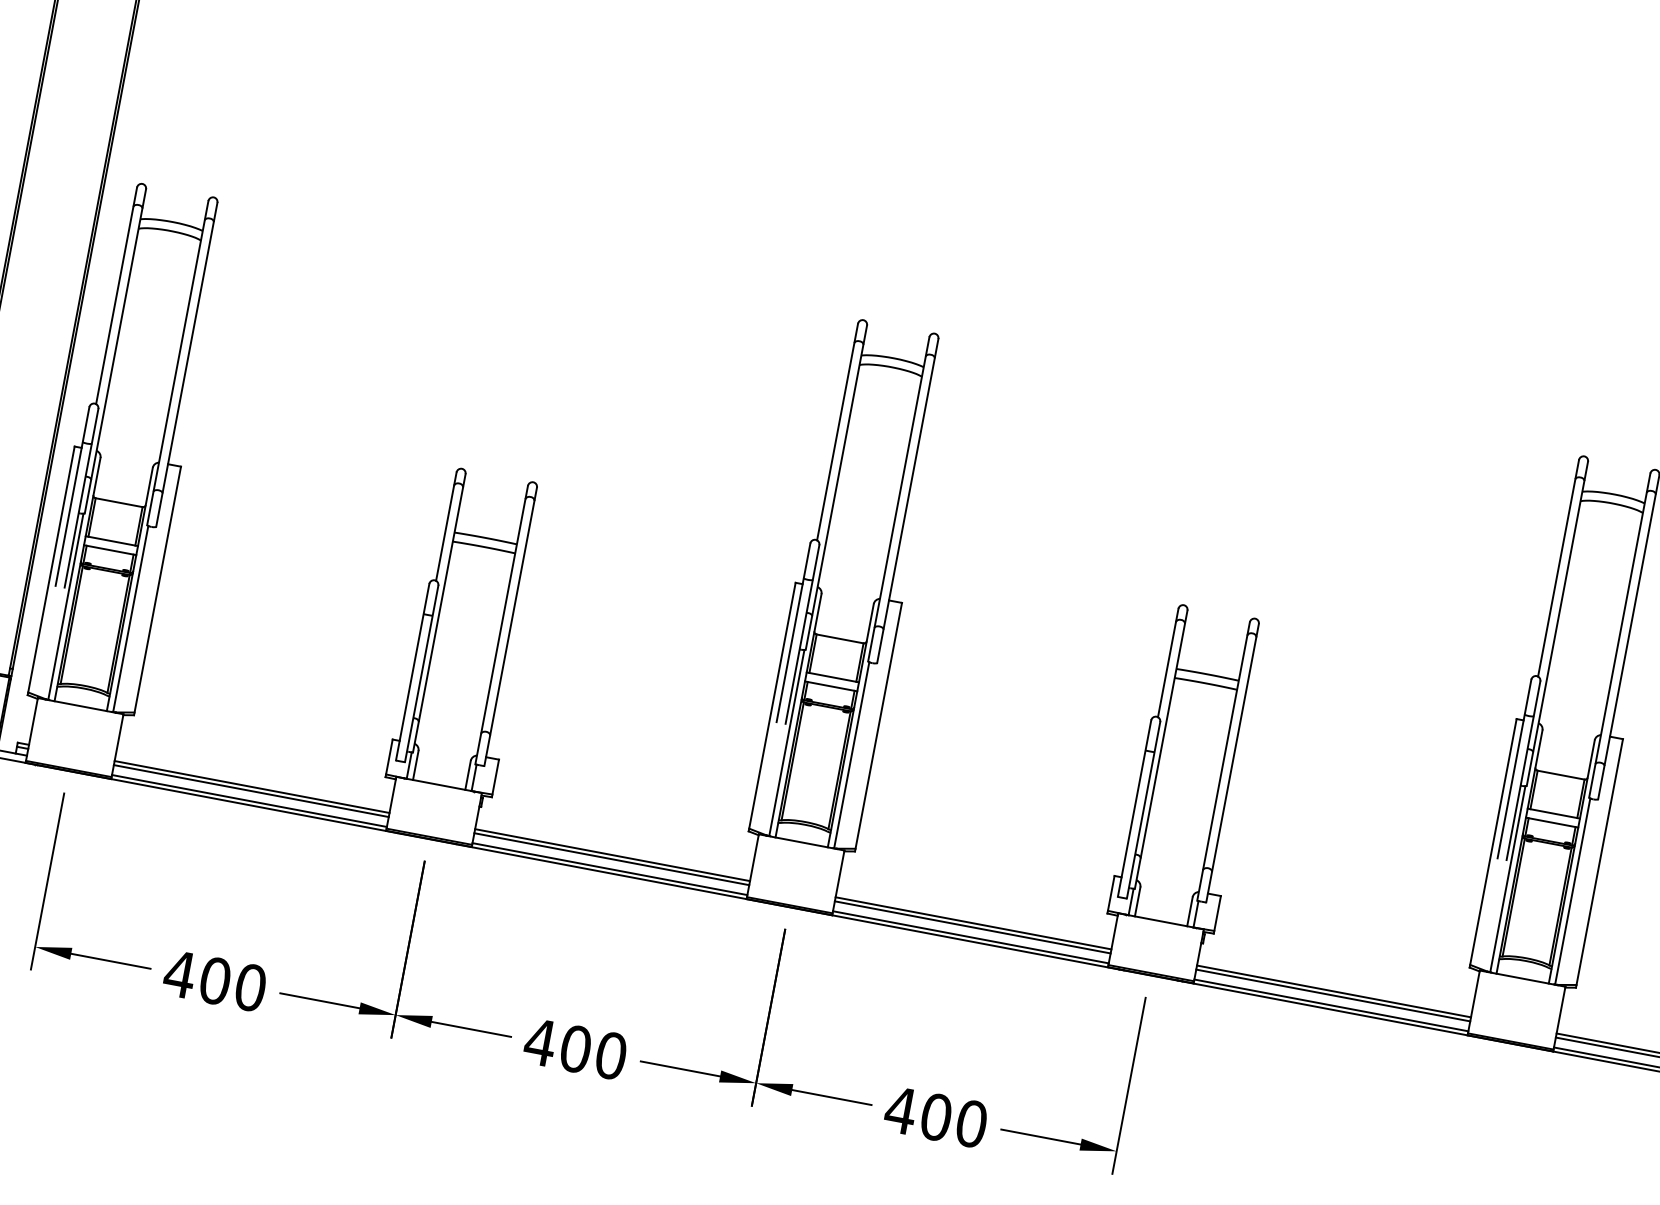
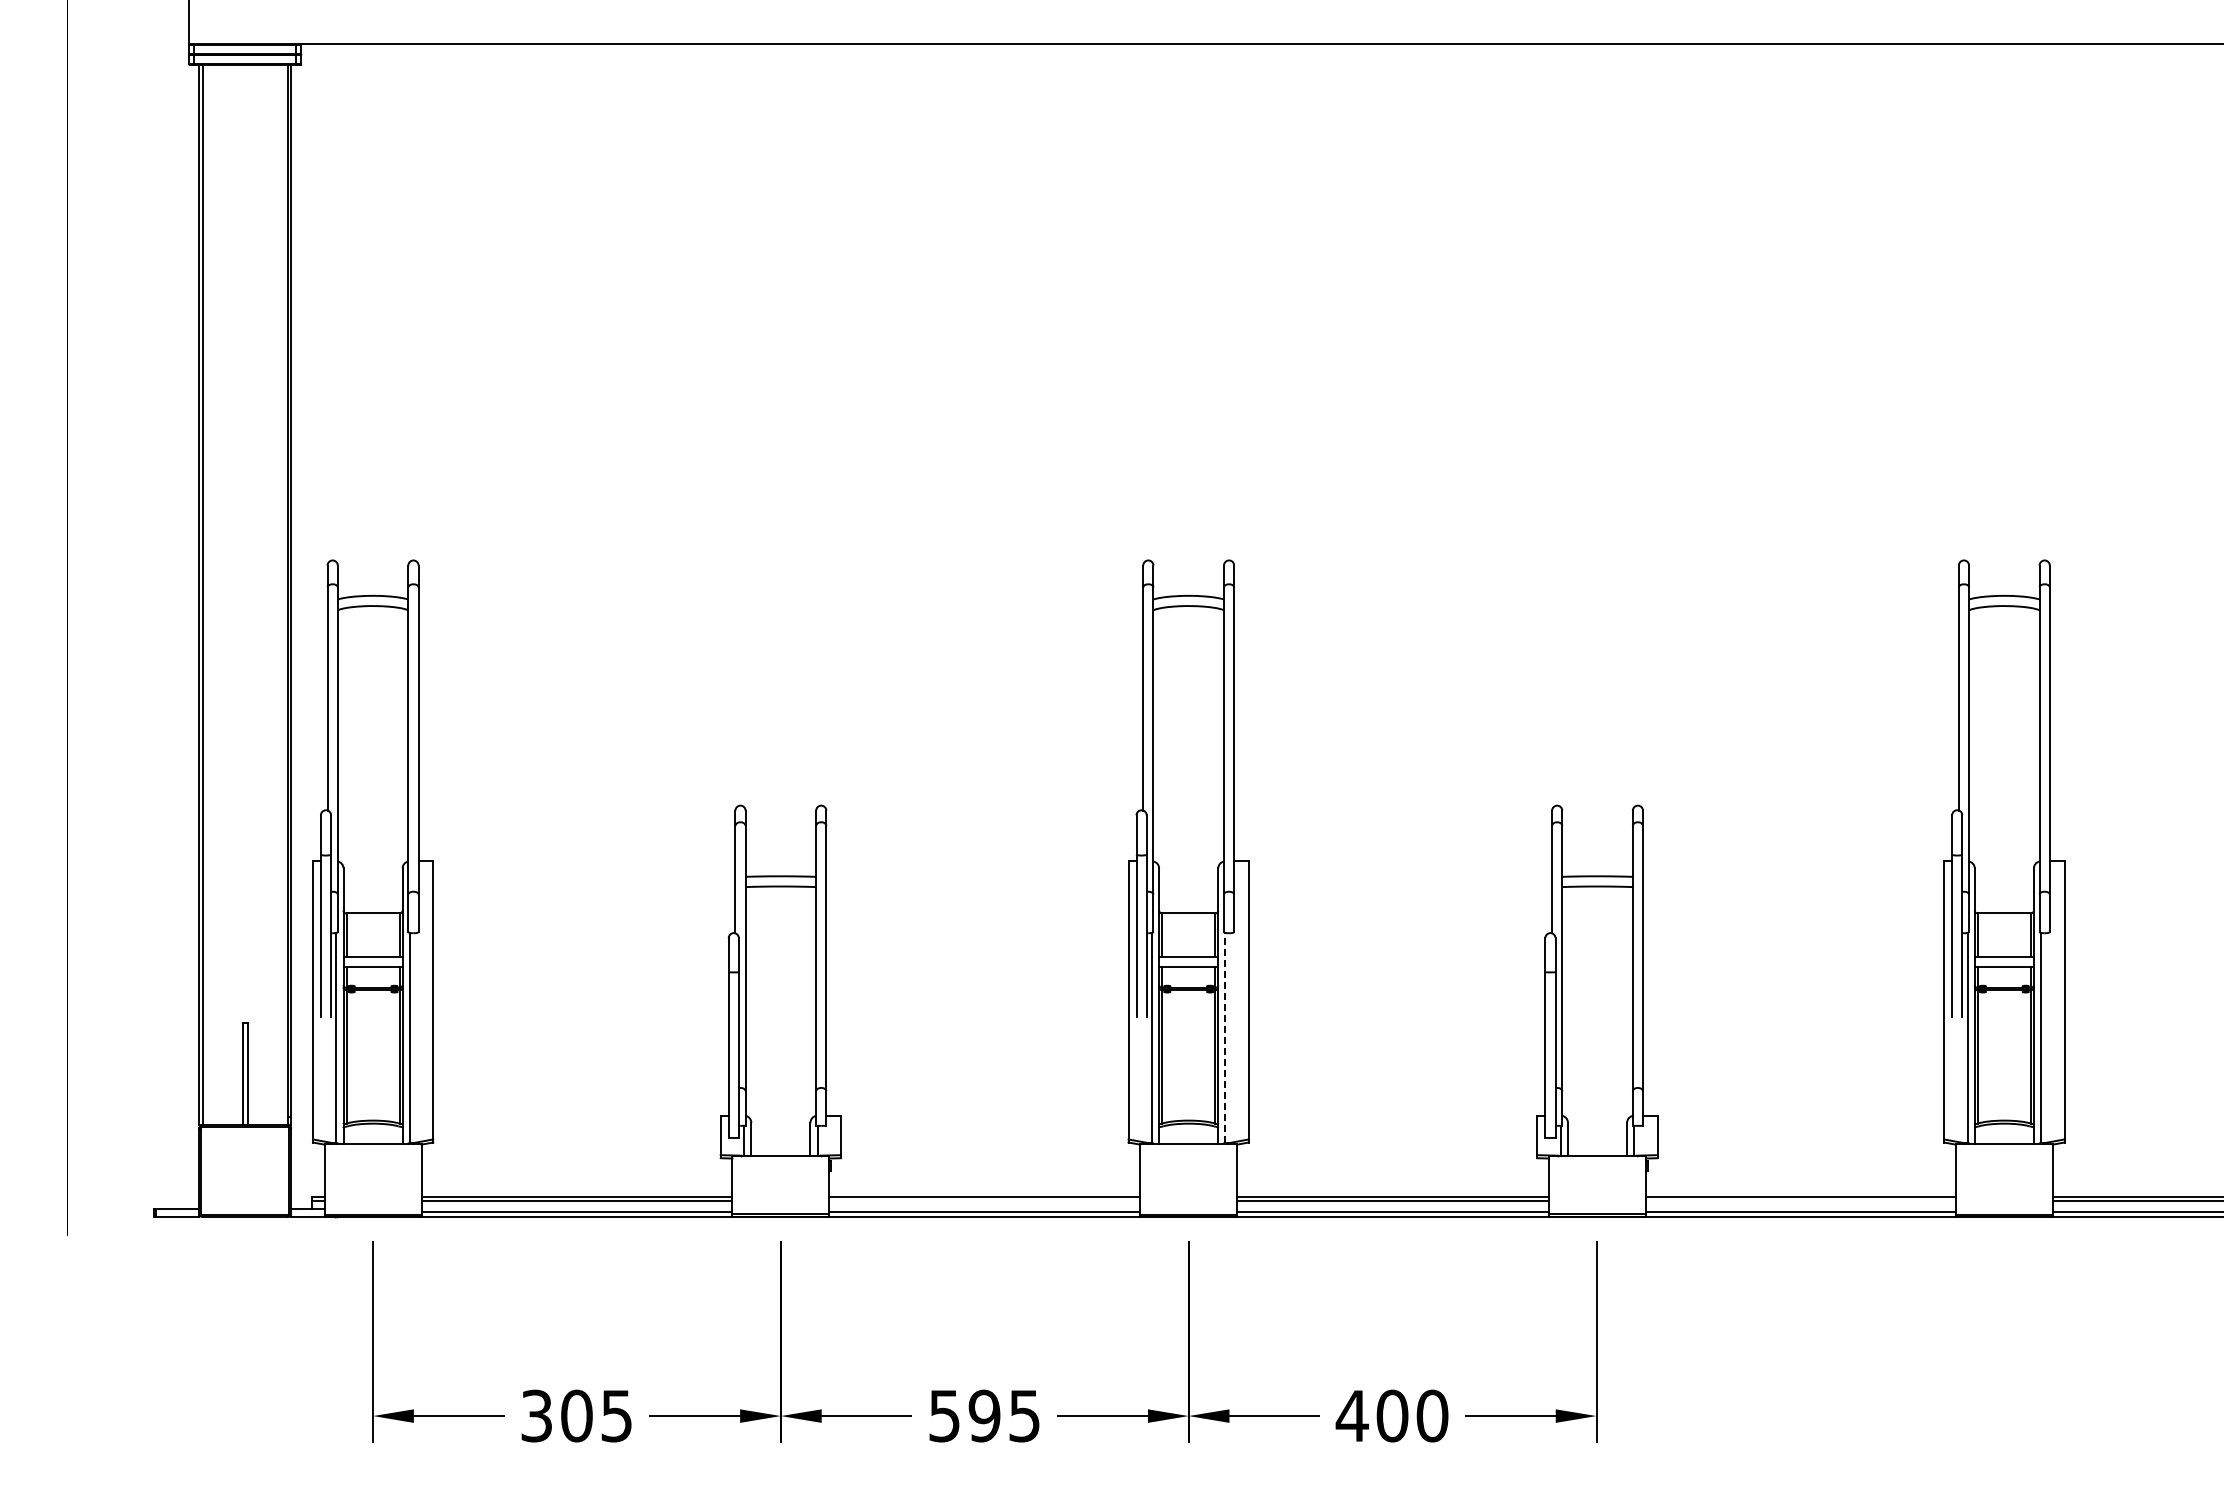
line: (851, 754) -> (1225, 1037), solid -> dashed
line: (611, 859) -> (984, 1201), removed
text: (215, 980) -> (576, 1415), 400 -> 305
line: (1332, 995) -> (1800, 1201), removed
text: (574, 1048) -> (983, 1415), 400 -> 595

